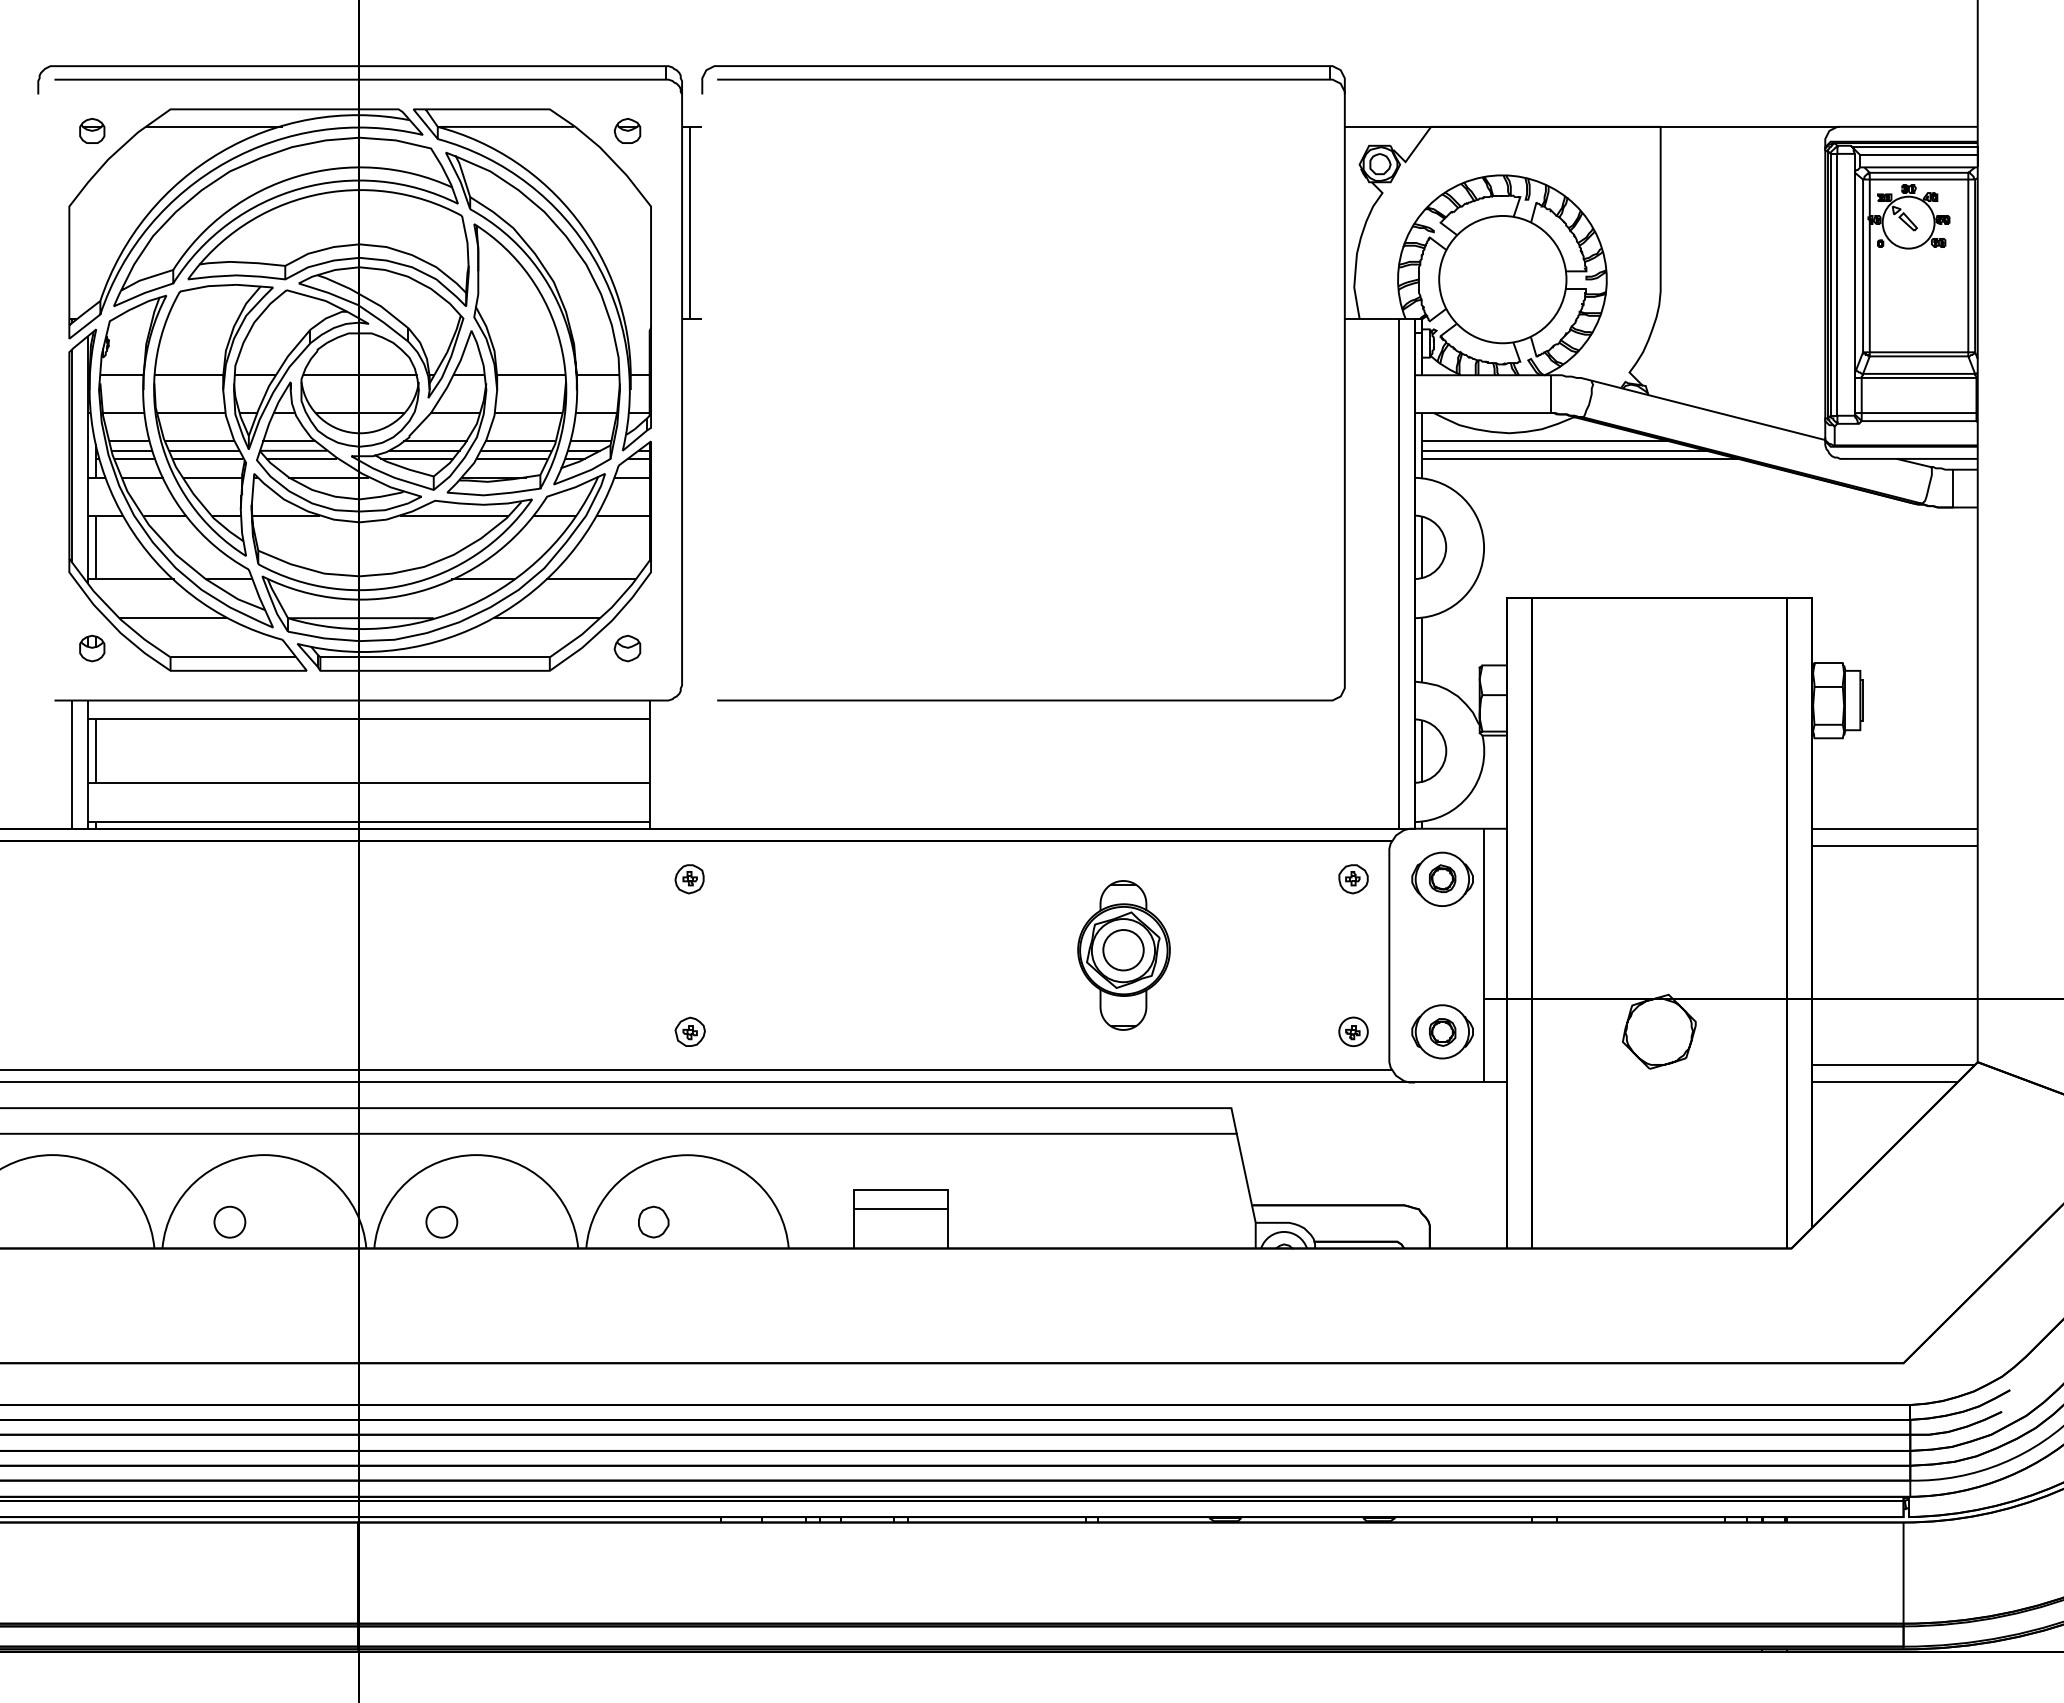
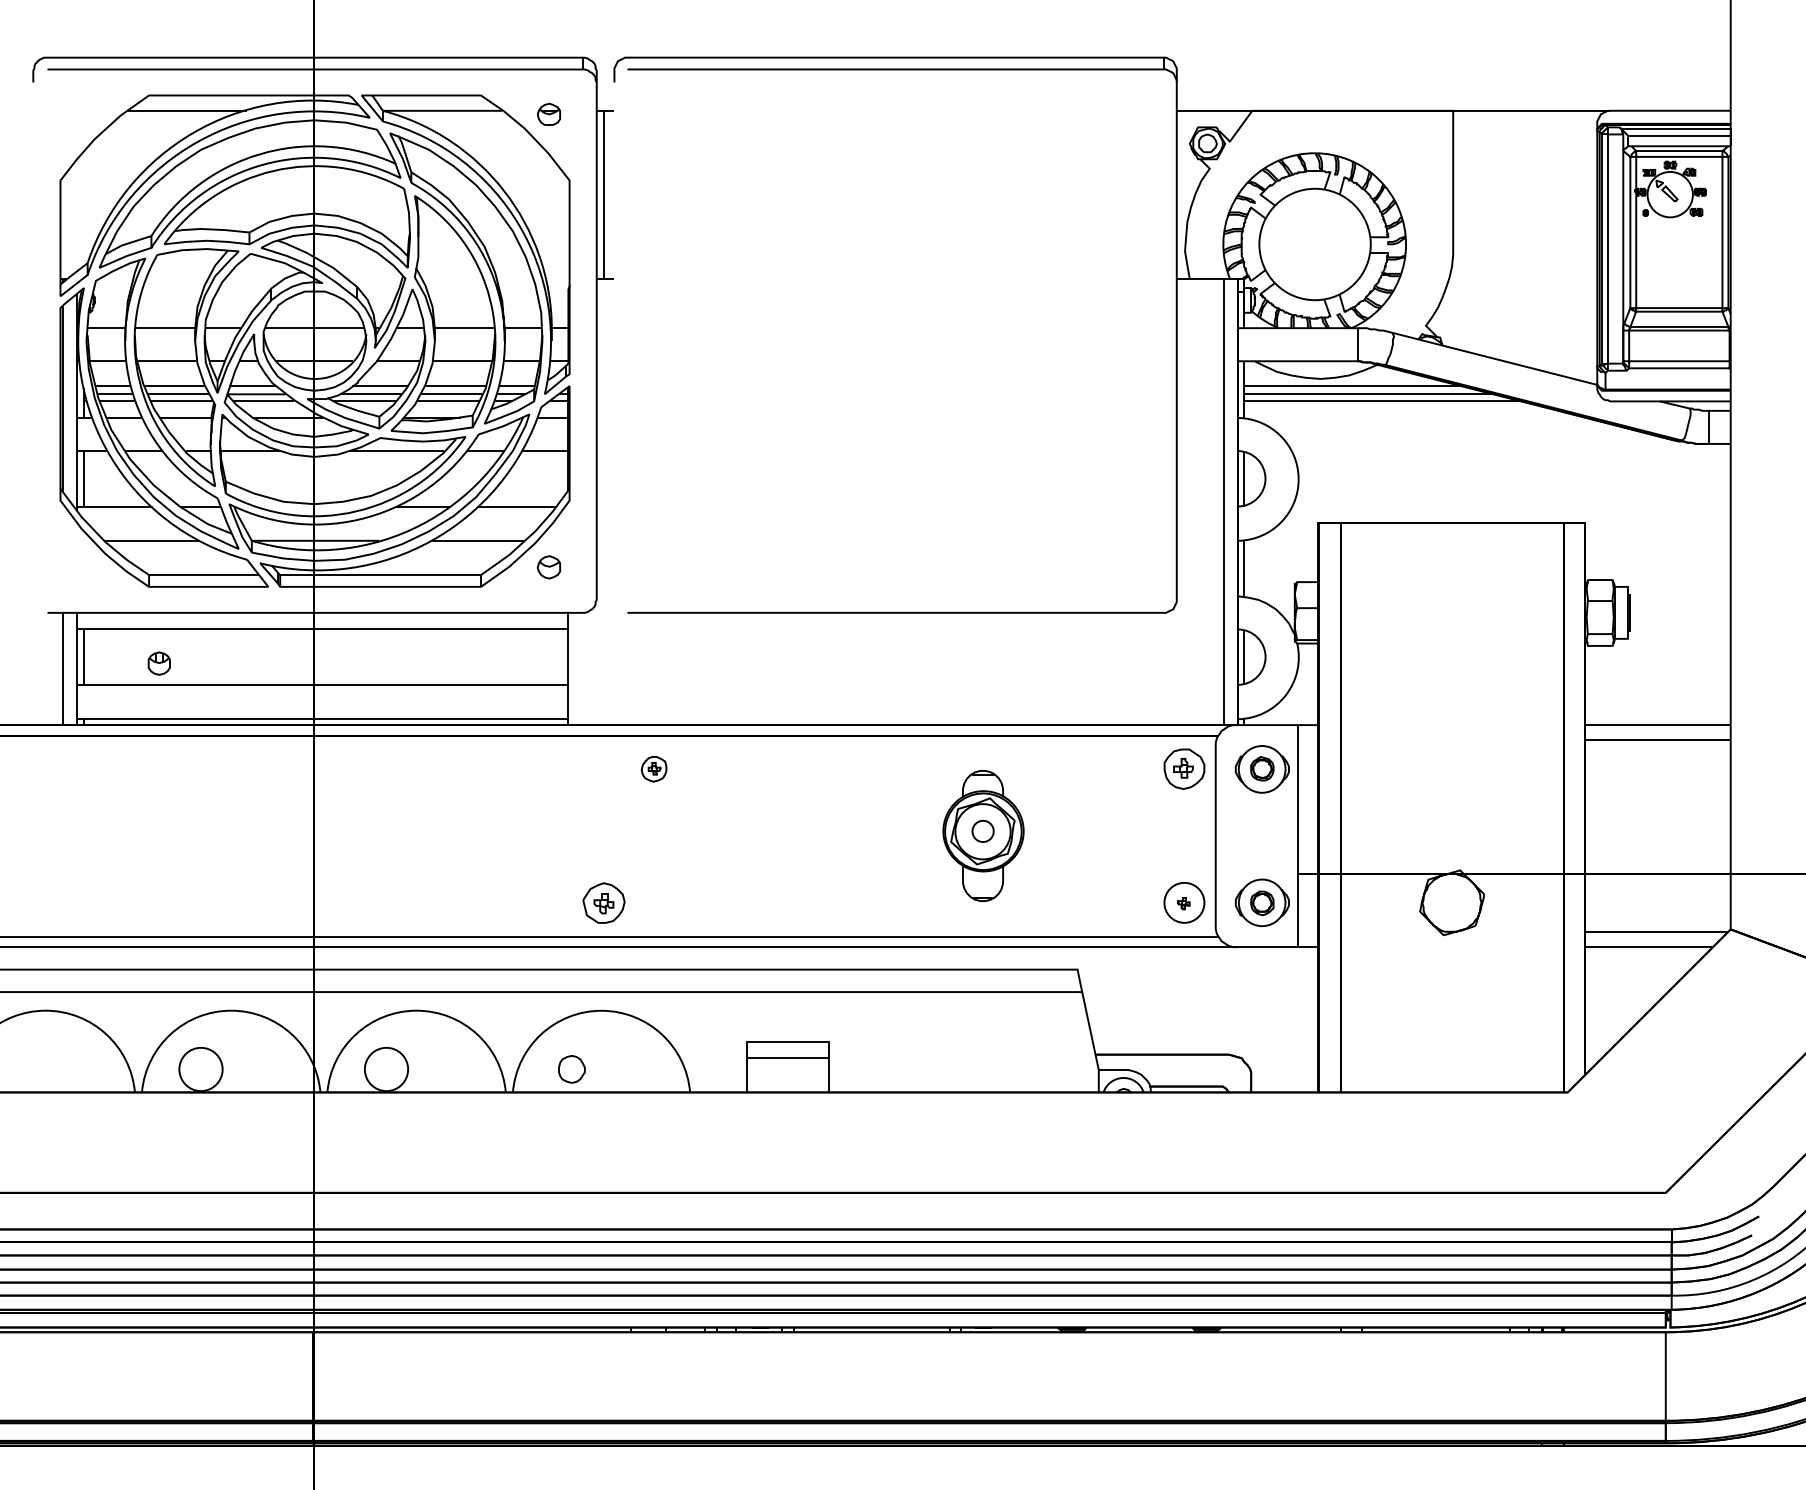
part: (92, 130) -> (80, 113), removed
part: (92, 648) -> (159, 663), moved
part: (689, 879) -> (654, 769), moved
part: (1353, 879) -> (1184, 769), size x1.6
circle: (1123, 950) -> (983, 831), size x0.6
part: (689, 1031) -> (603, 902), size x1.6
circle: (1353, 1031) -> (1184, 902), size x1.6
circle: (229, 1221) -> (200, 1068), size x1.6
circle: (441, 1221) -> (386, 1068), size x1.6

